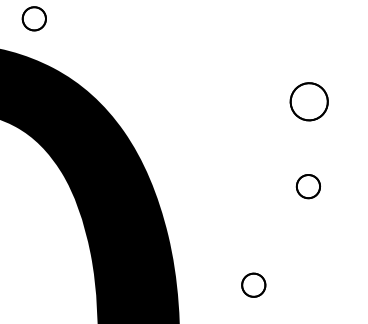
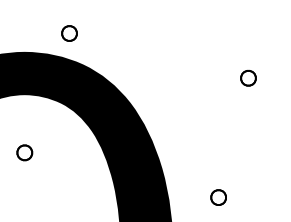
part: (309, 102) -> (248, 78), size x0.62
part: (308, 186) -> (250, 132), removed

